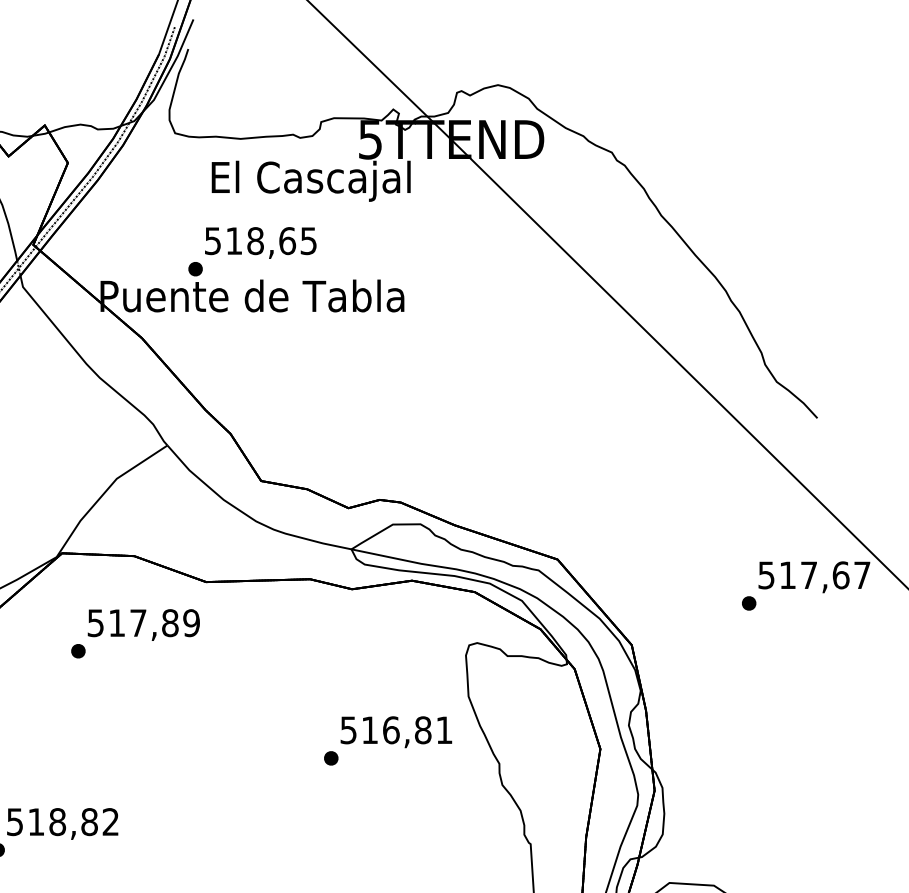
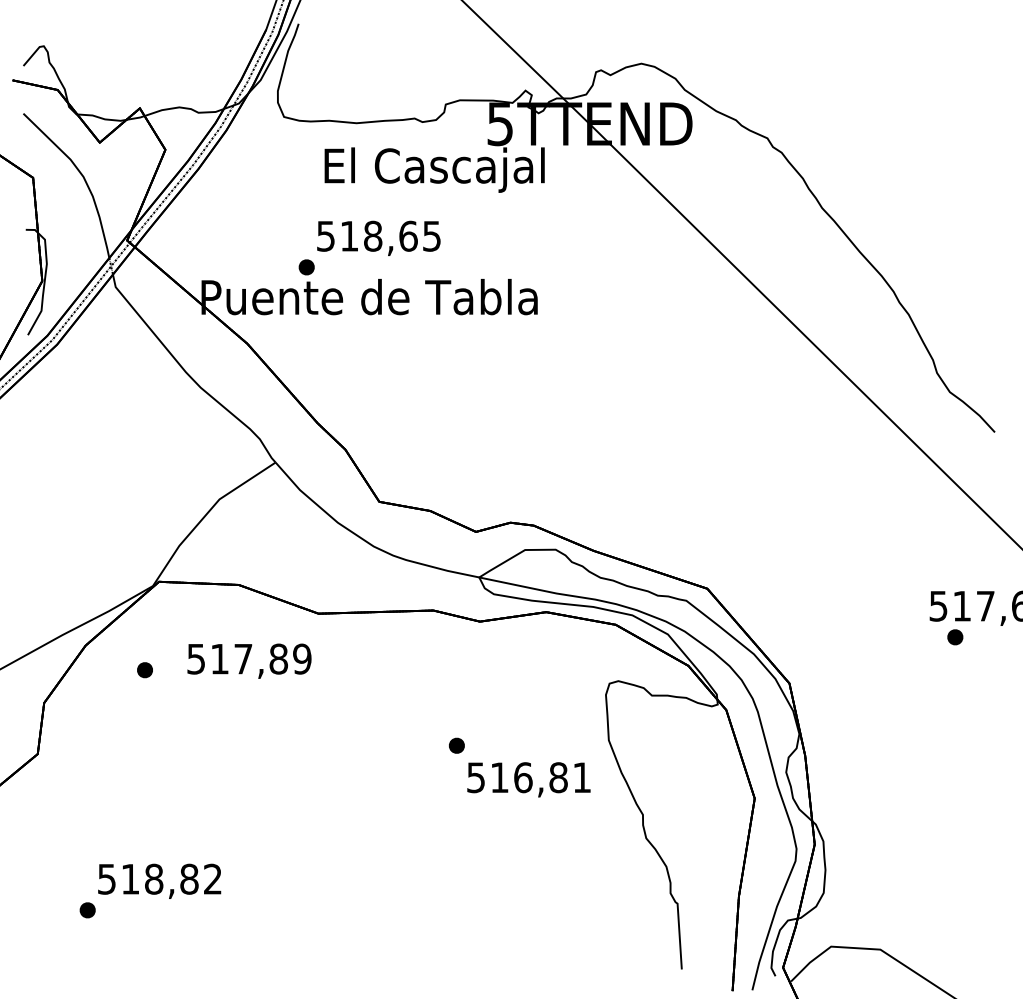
part: (749, 603) -> (955, 637), moved
part: (77, 651) -> (144, 670), moved
part: (330, 758) -> (456, 745), moved

